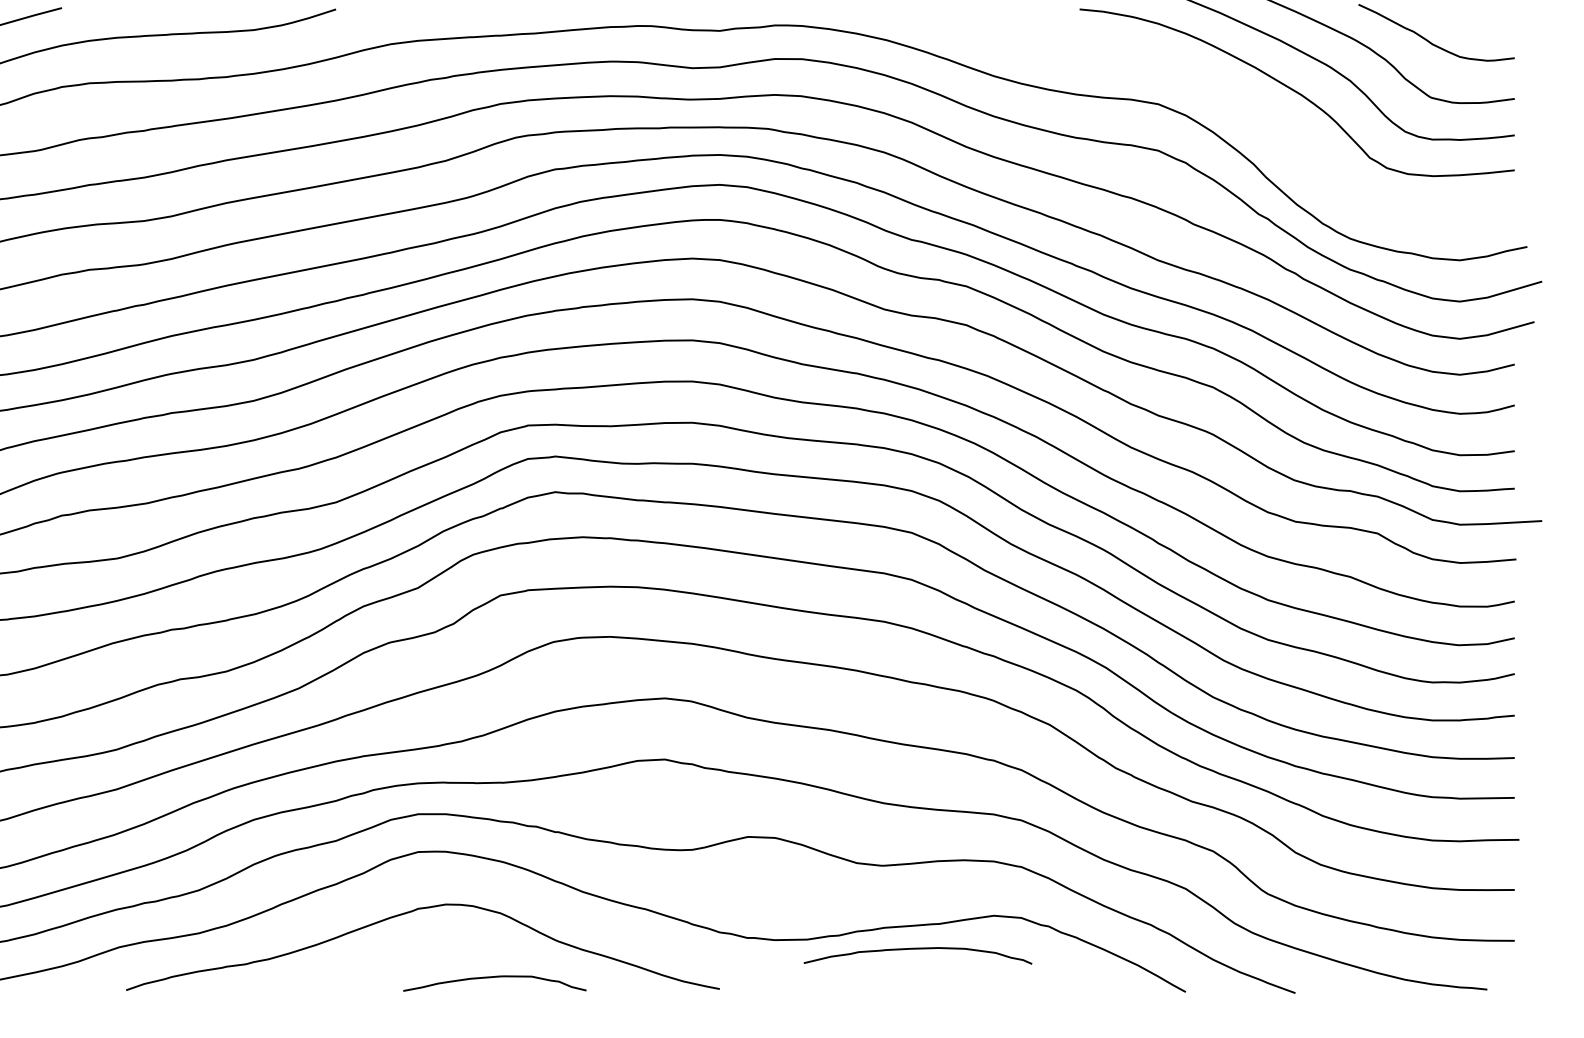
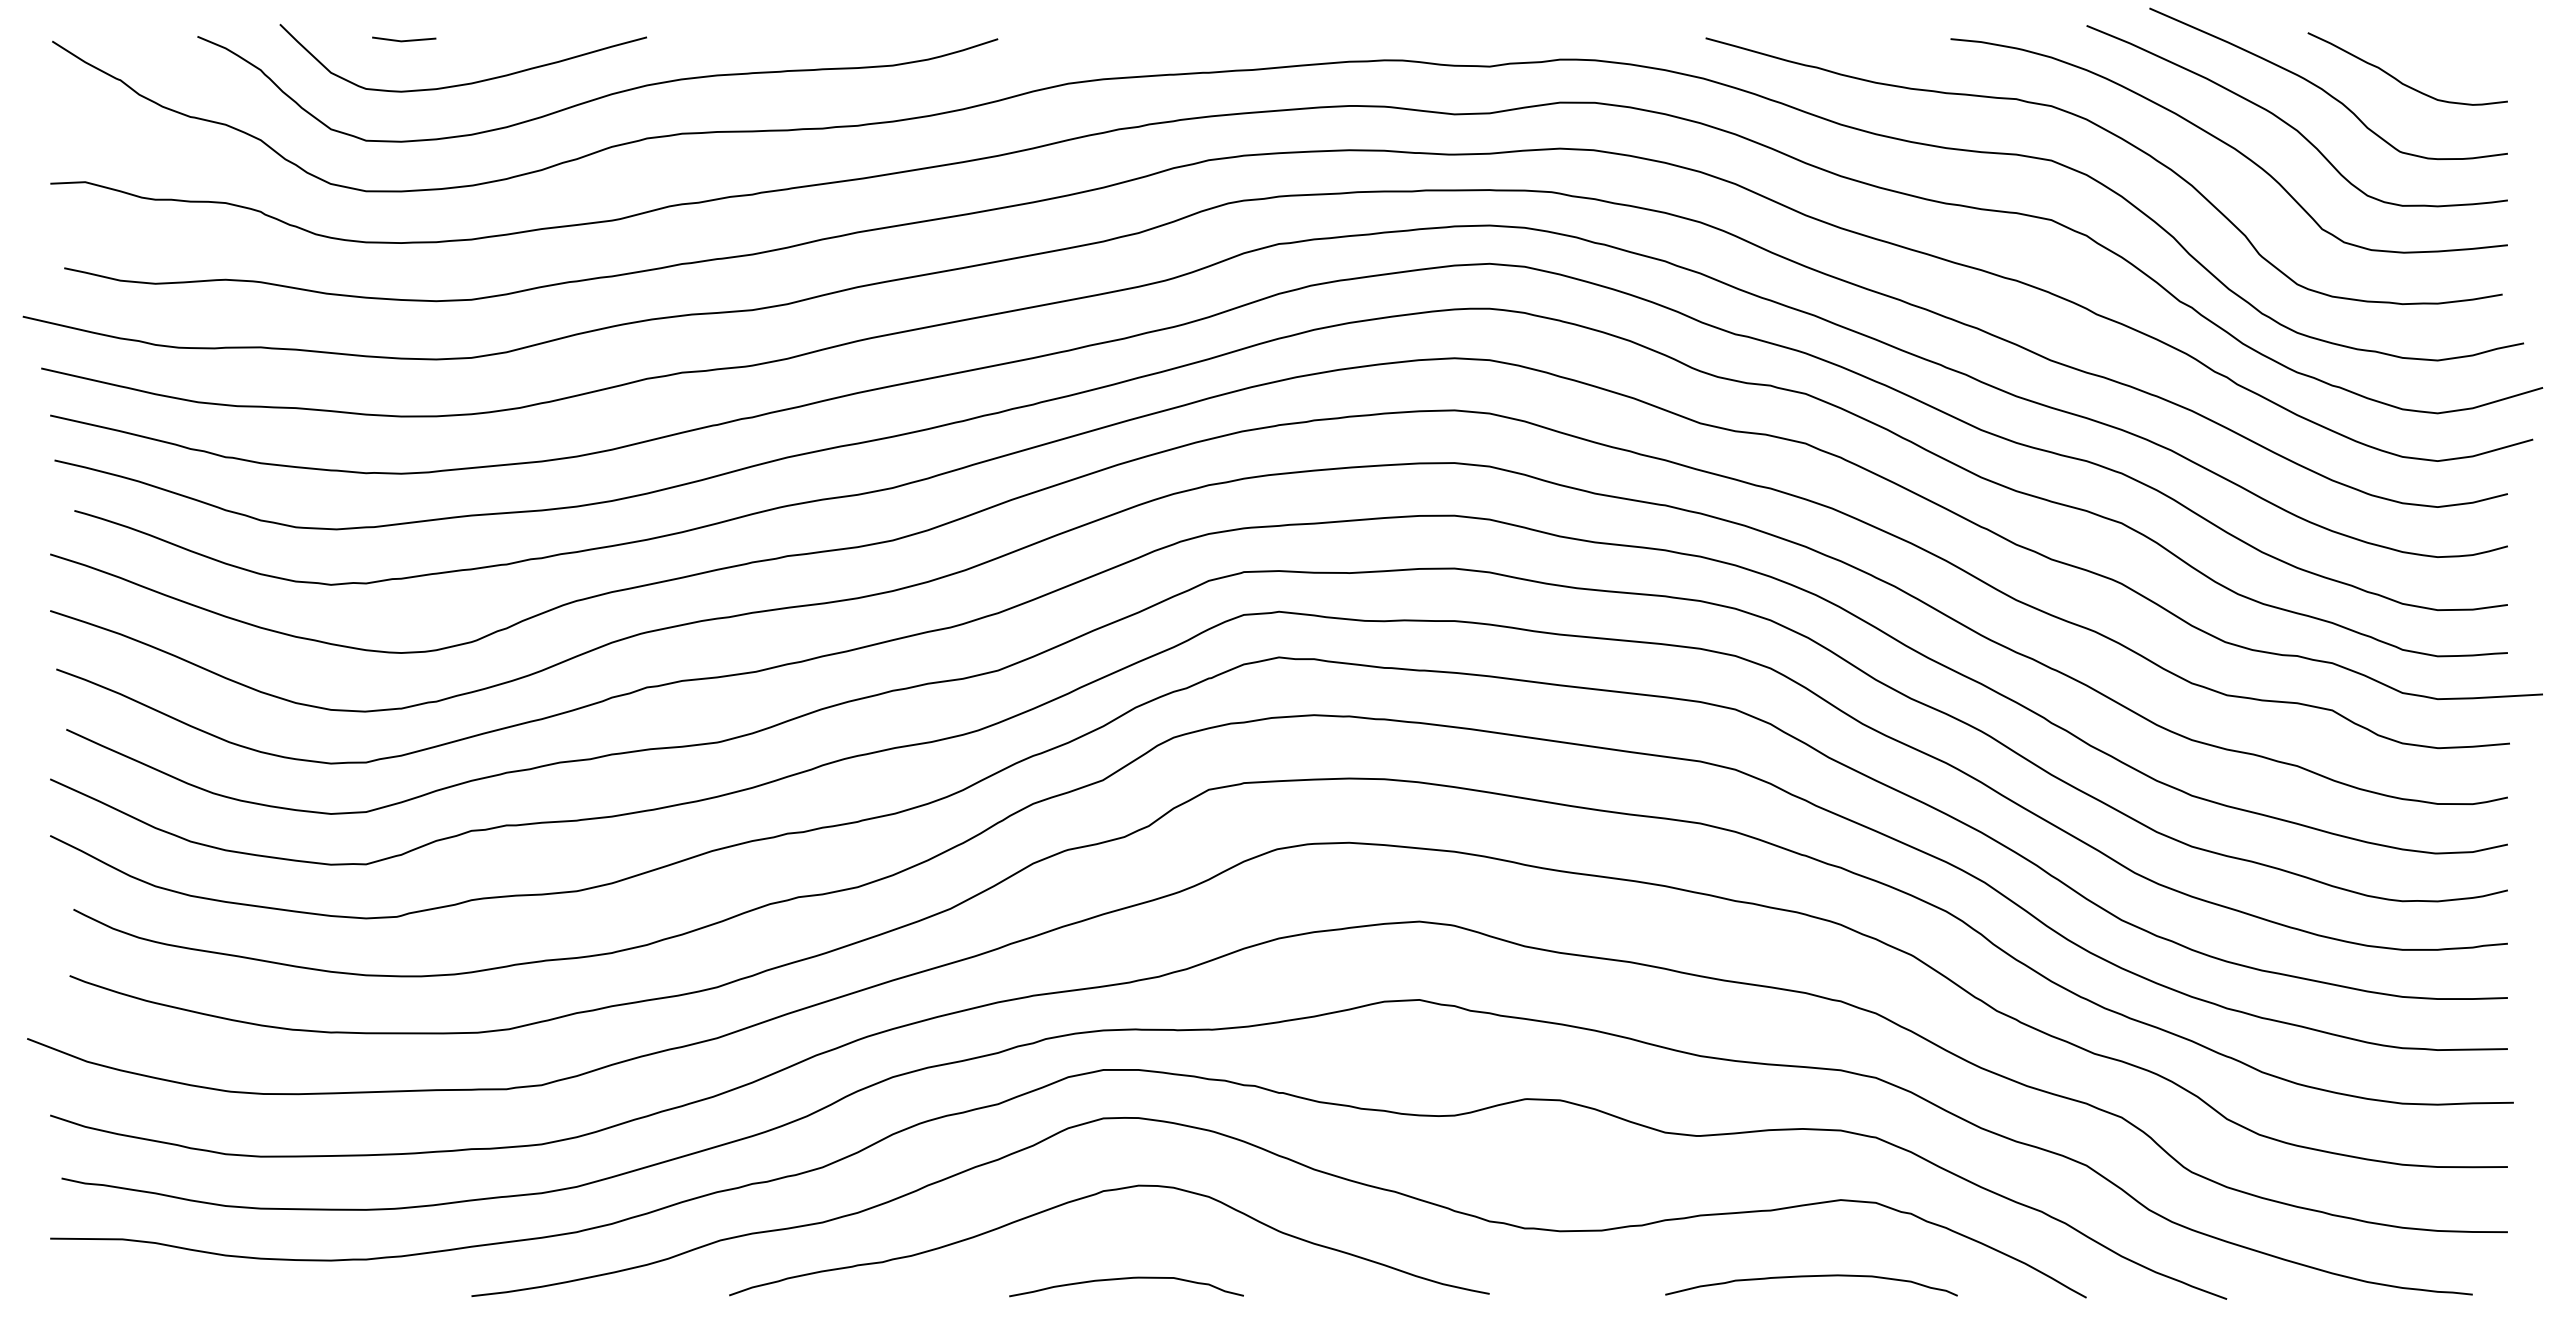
curve: (1213, 88) -> (2122, 140), added
curve: (916, 949) -> (1809, 1277), moved
curve: (494, 977) -> (1126, 1279), moved

